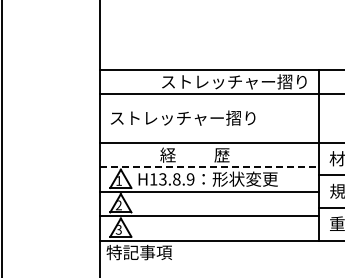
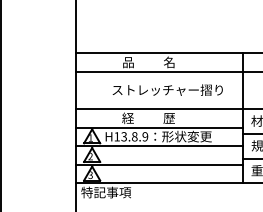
text: (233, 81) -> (177, 62), ストレッチャー摺り -> 品          名
text: (183, 117) -> (168, 89), moved
line: (209, 167) -> (159, 127), dashed -> solid

